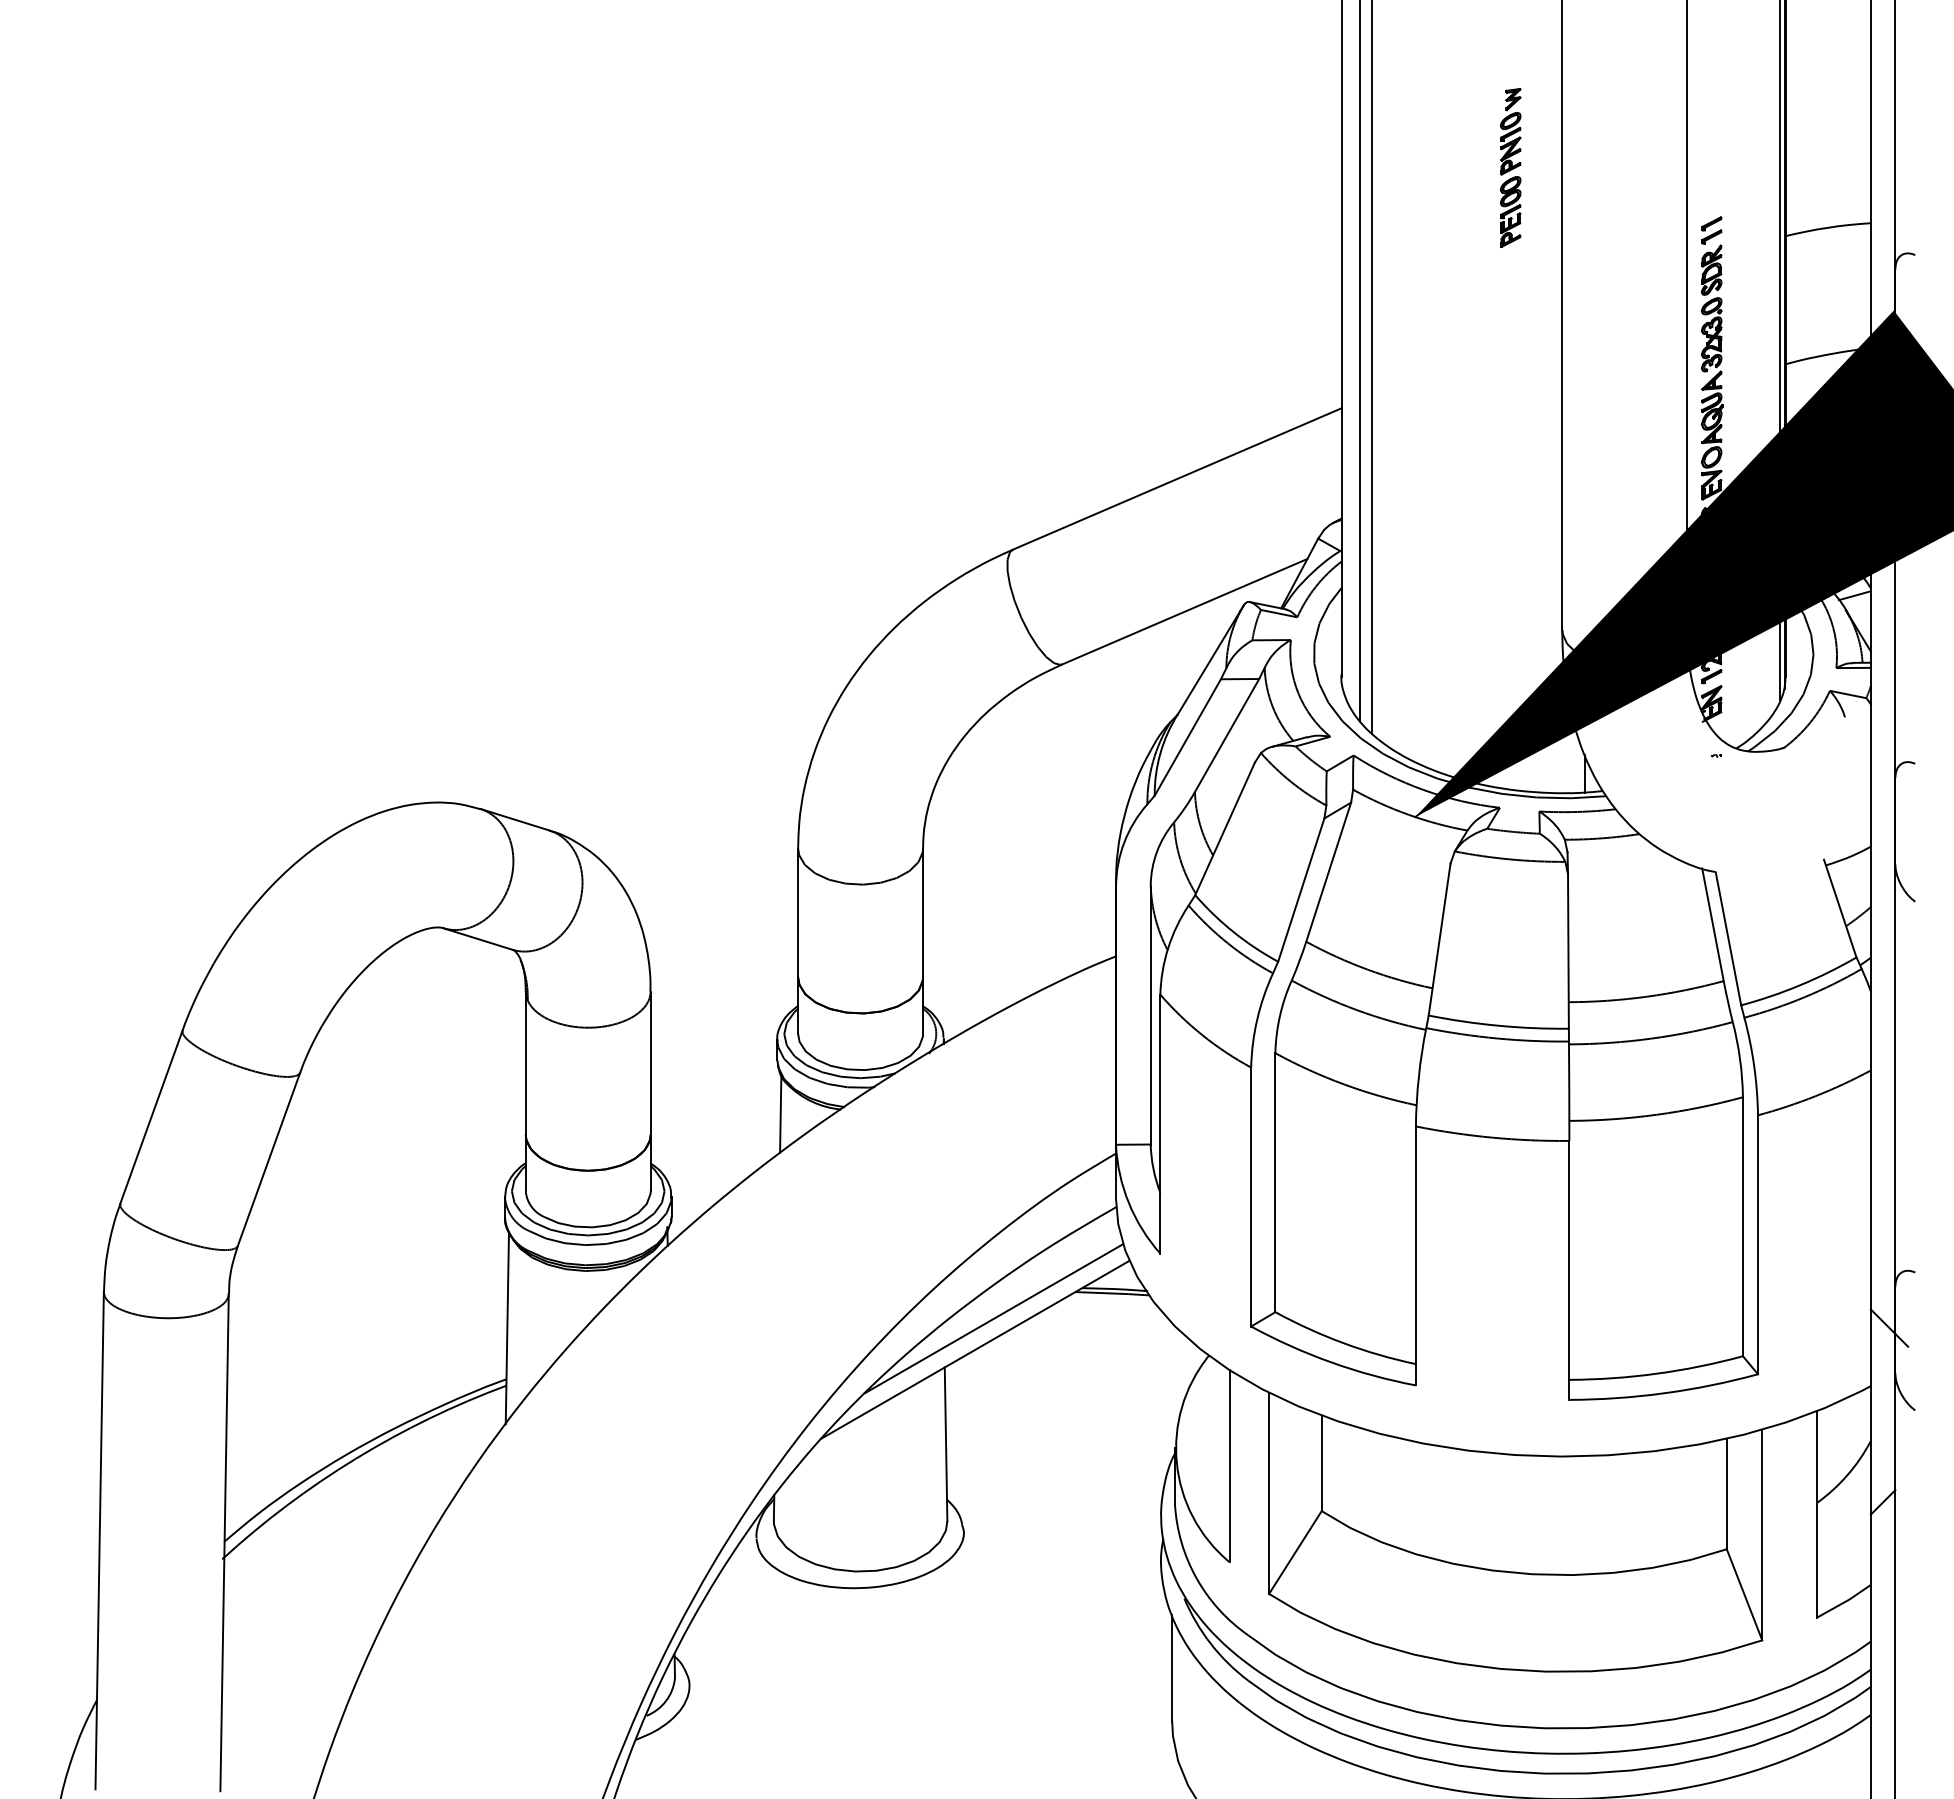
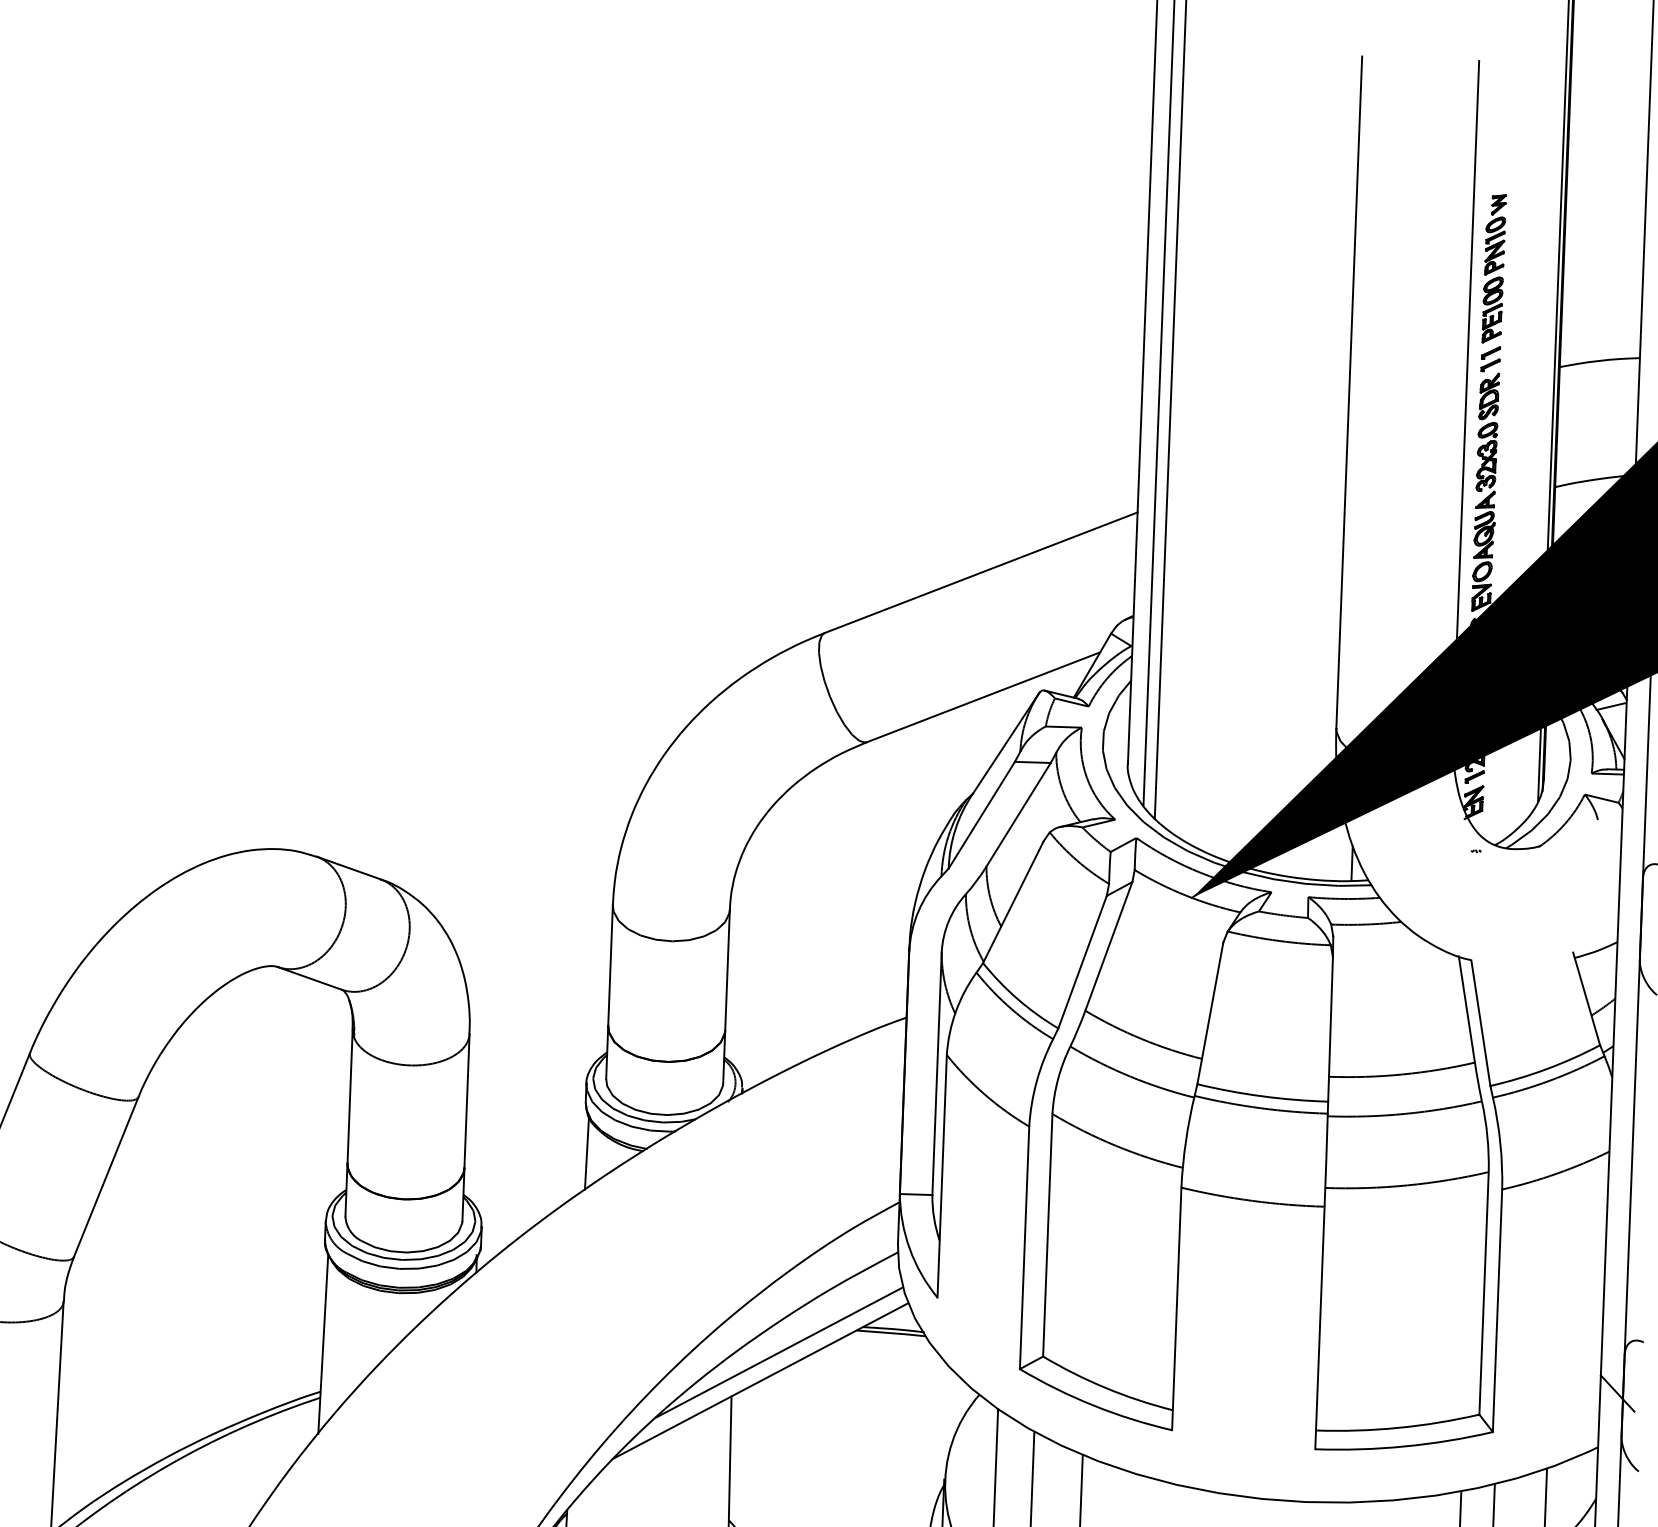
part: (1510, 167) -> (1493, 268), moved

